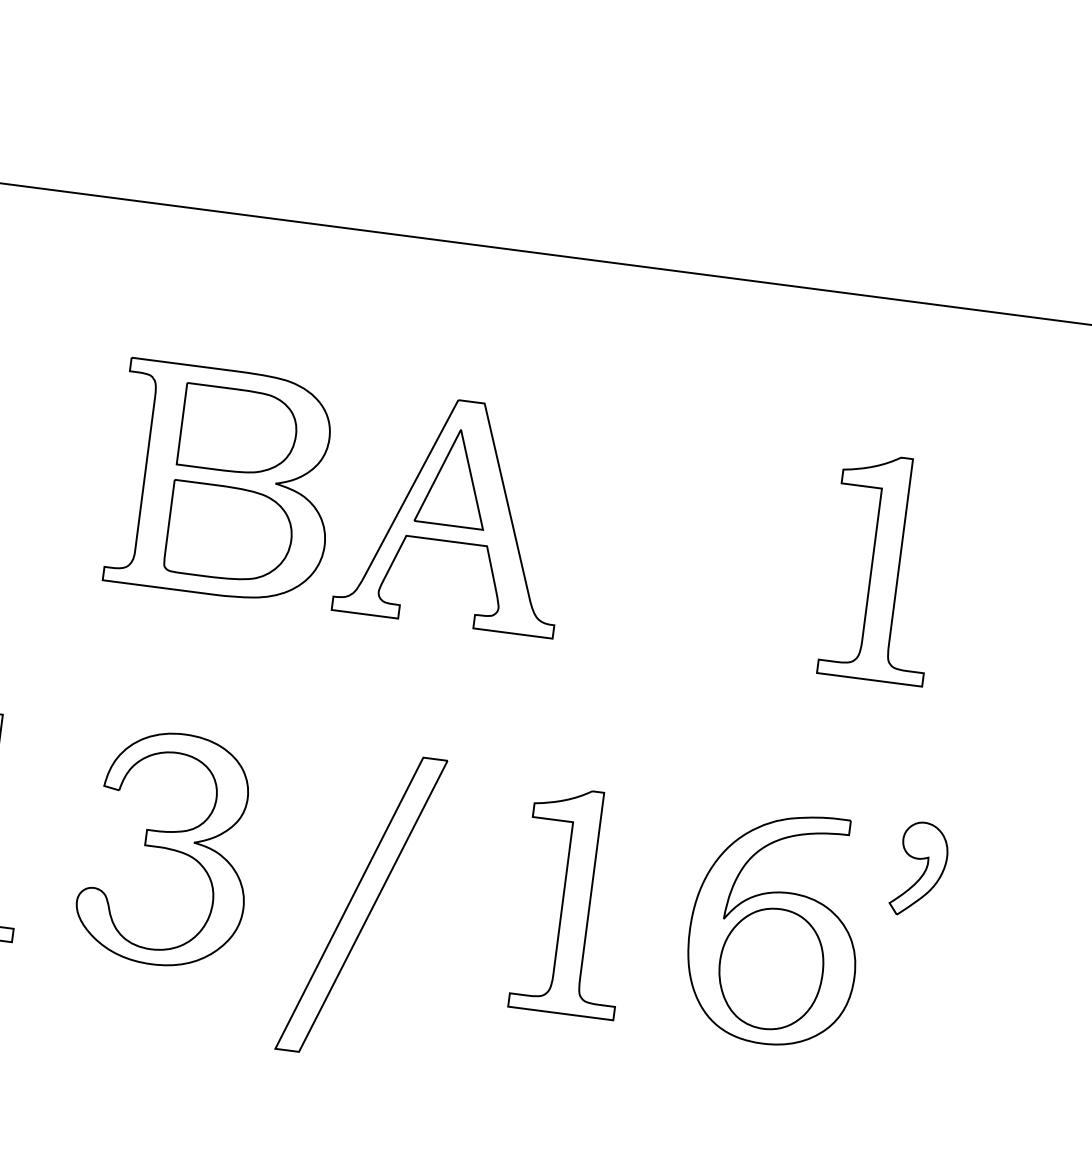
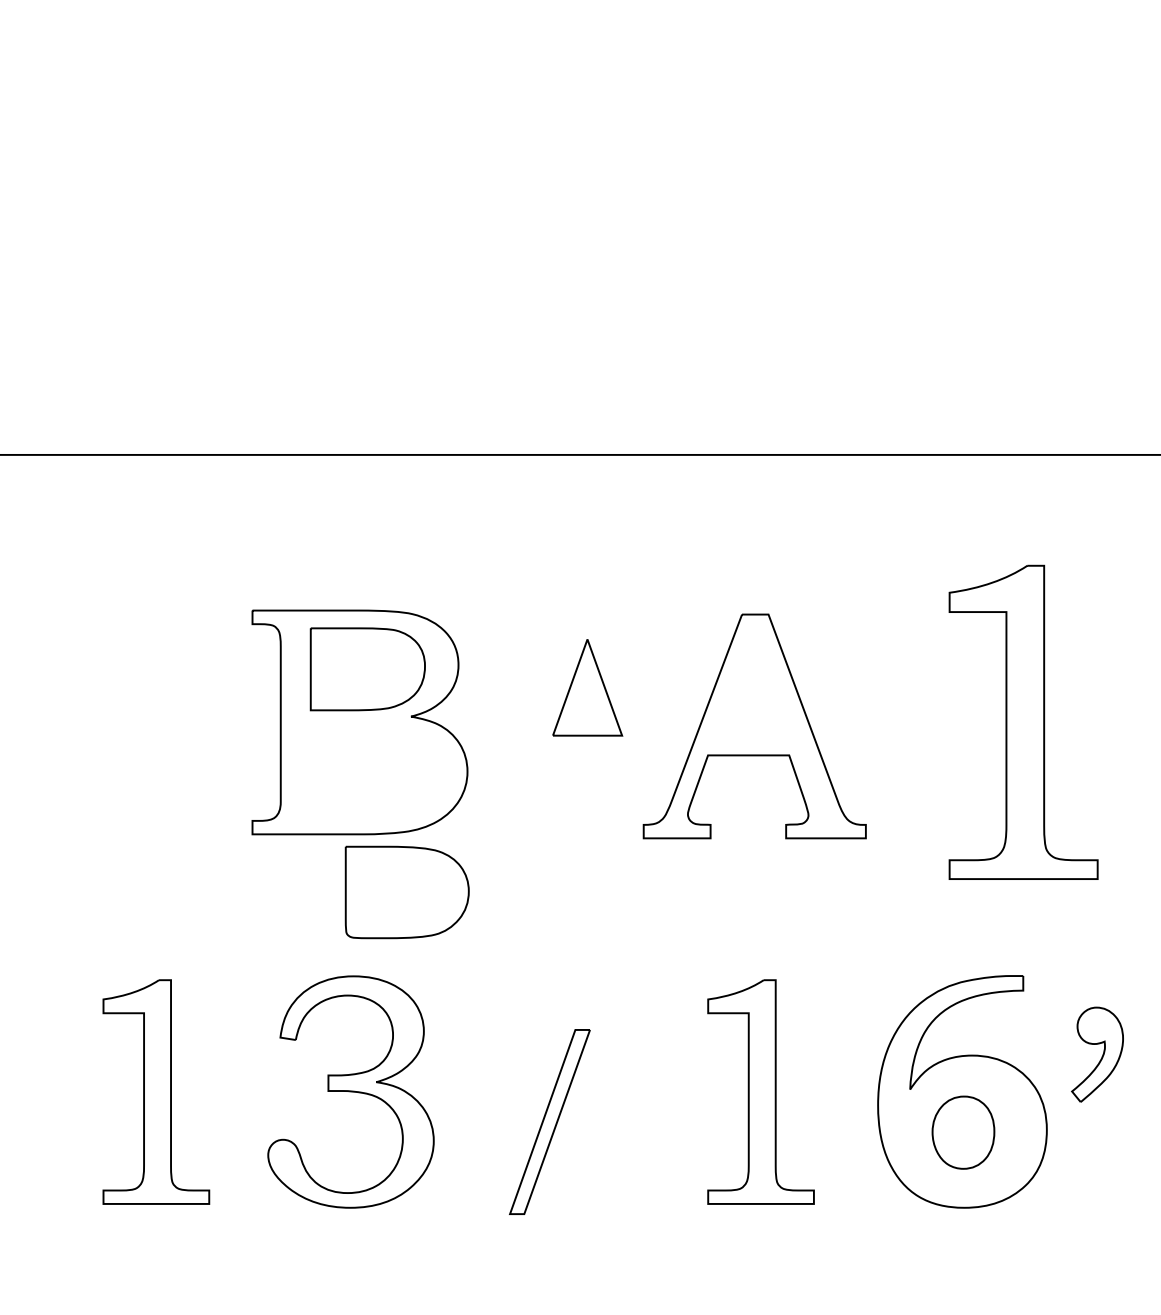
part: (456, 513) -> (754, 726), moved
part: (229, 533) -> (406, 892), moved
part: (883, 568) -> (1023, 722), size x1.4
part: (919, 869) -> (1097, 1054), moved
part: (361, 904) -> (549, 1121), size x0.6
part: (771, 968) -> (963, 1132), size x0.6

